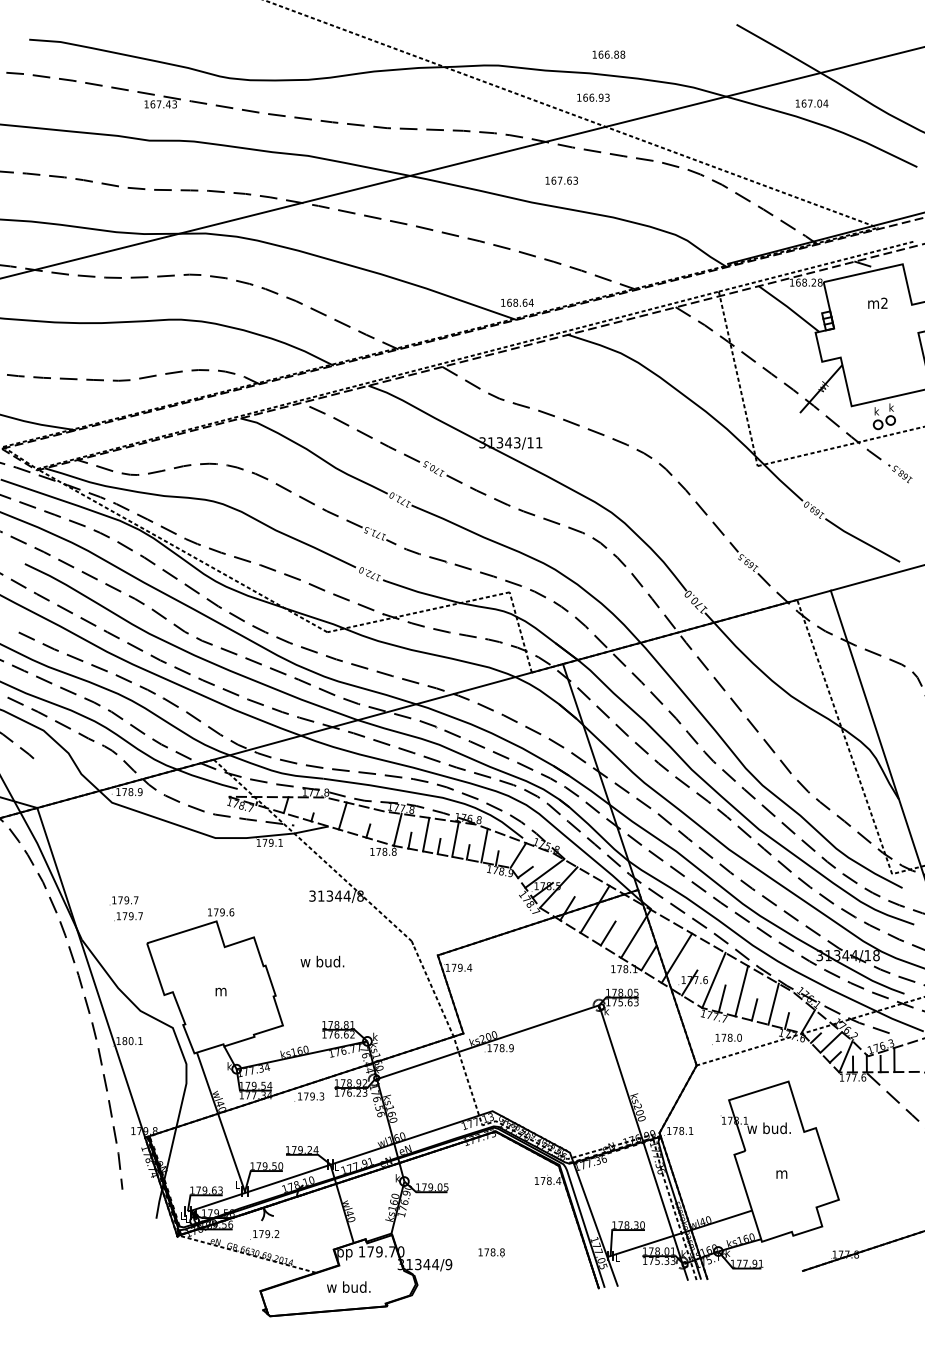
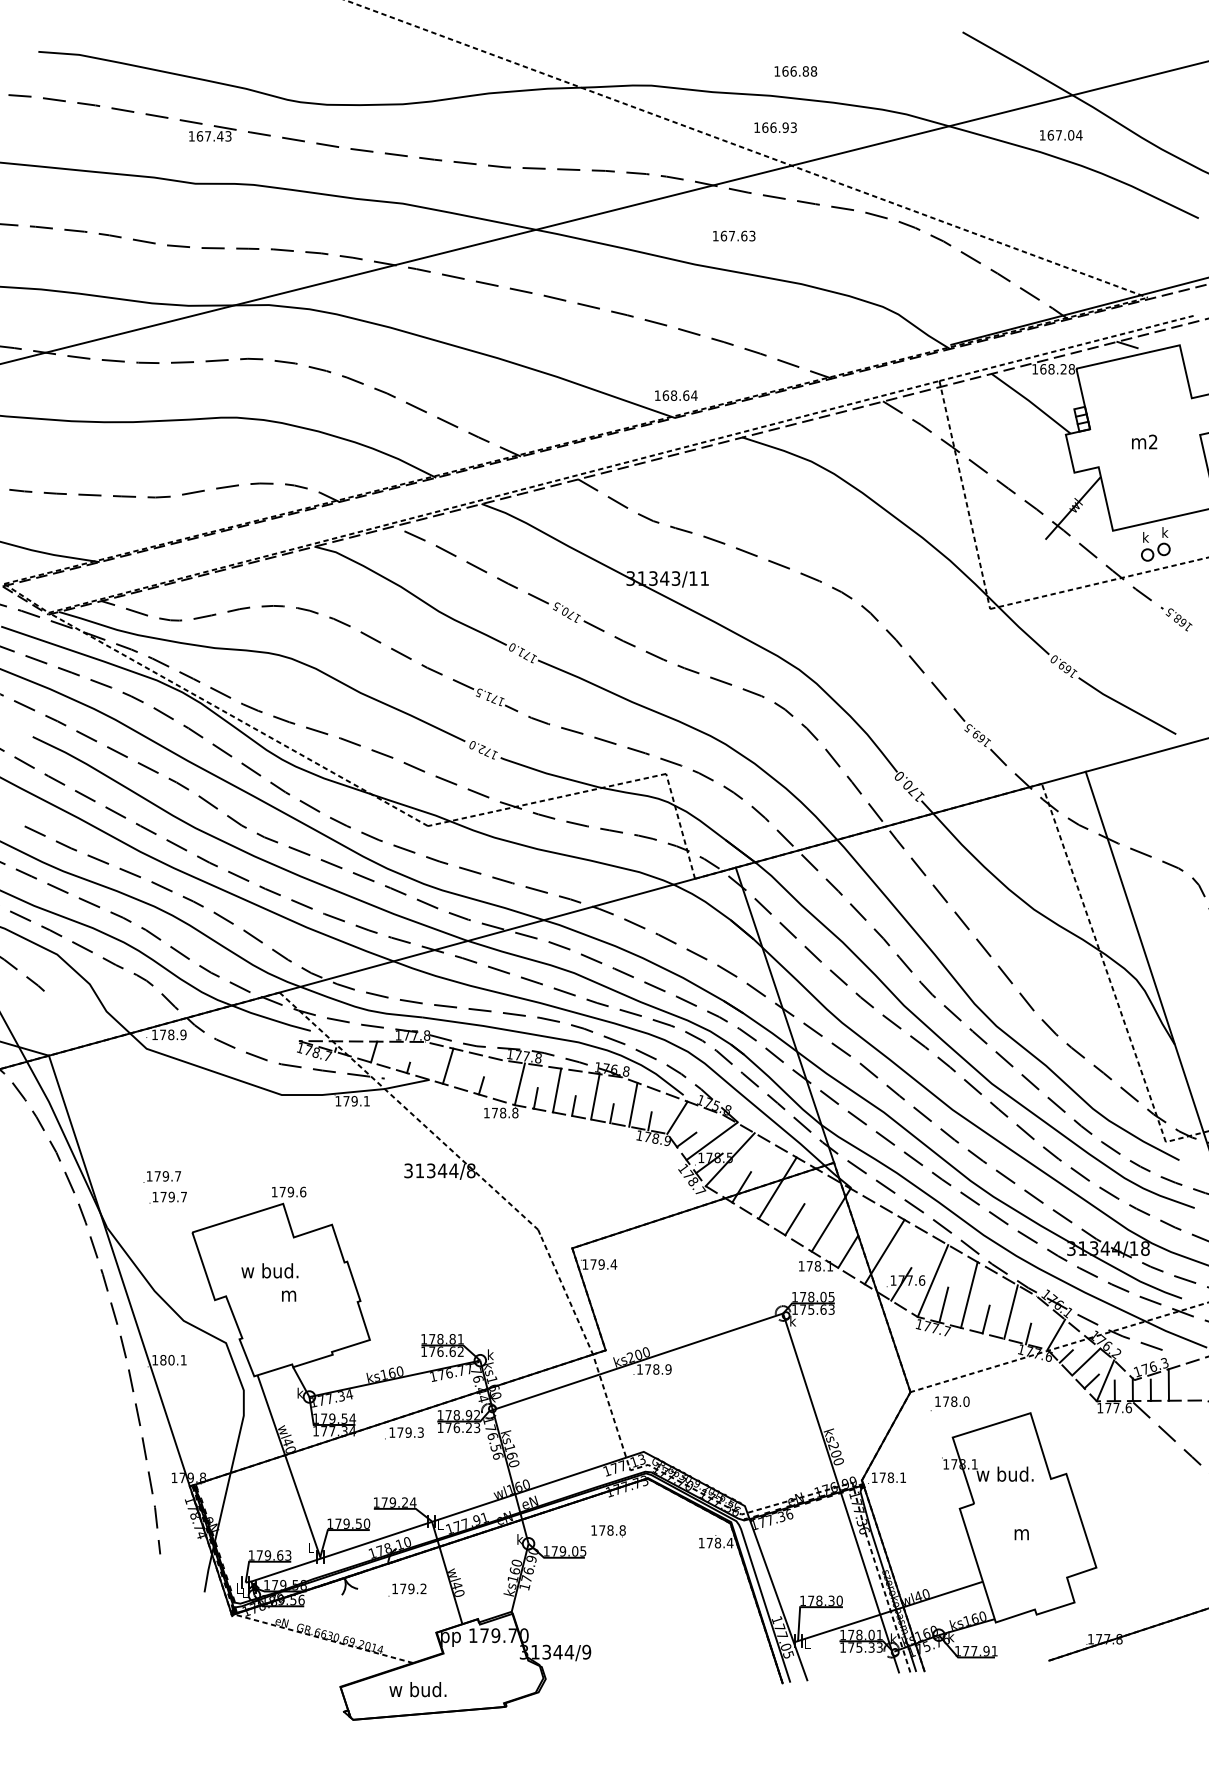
text: (877, 302) -> (1144, 440), moved
text: (322, 961) -> (270, 1270), moved
text: (726, 1038) -> (949, 1402), moved
text: (264, 1234) -> (407, 1589), moved
text: (491, 1252) -> (608, 1530), moved
text: (348, 1286) -> (417, 1688), moved

